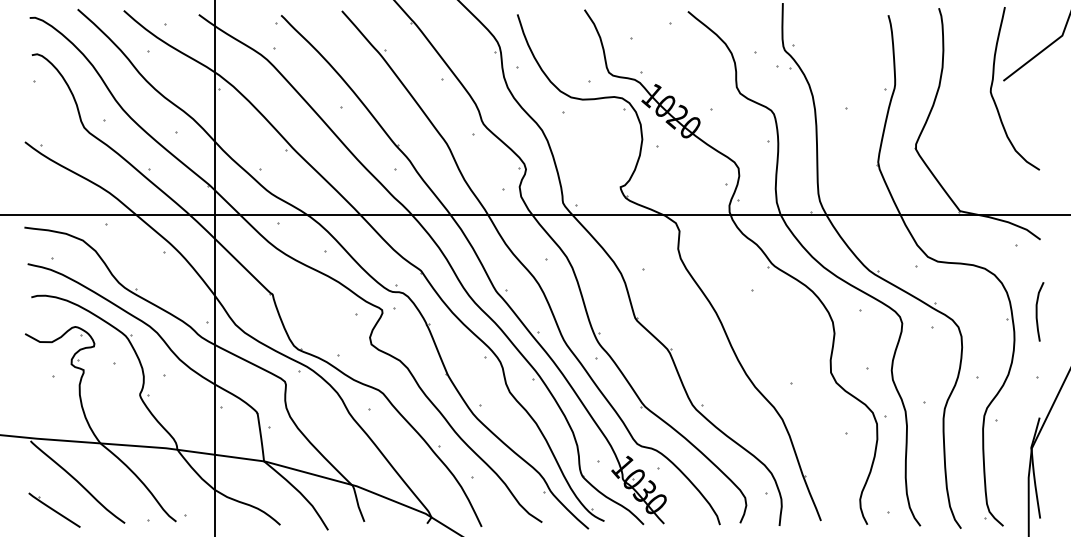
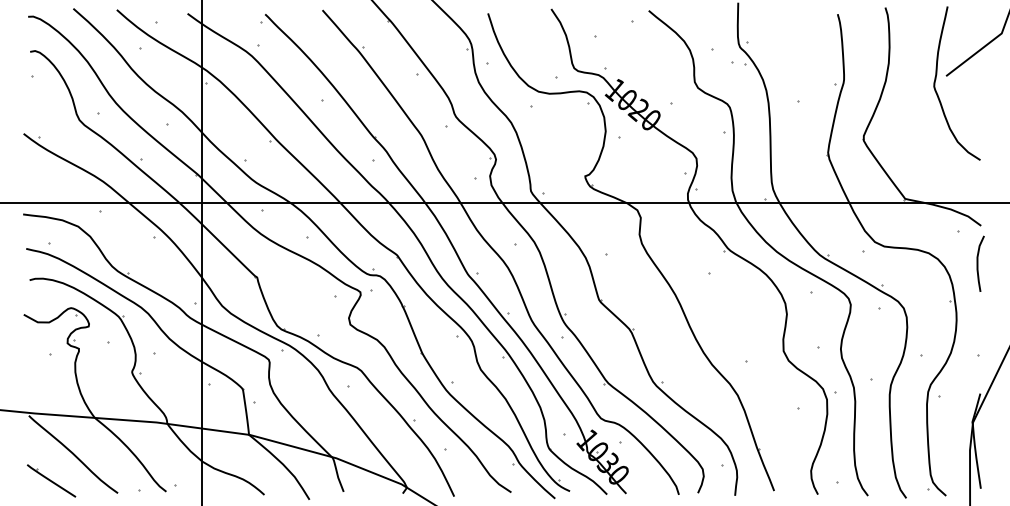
curve: (1037, 311) -> (978, 263), moved

